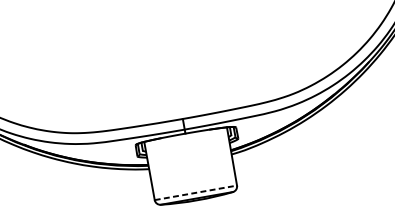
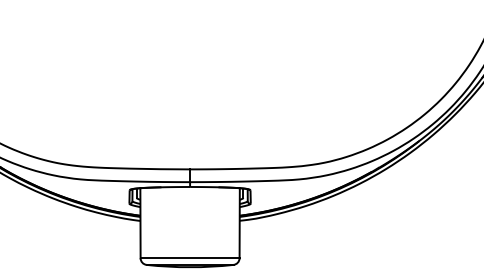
line: (196, 193) -> (190, 258), dashed -> solid

